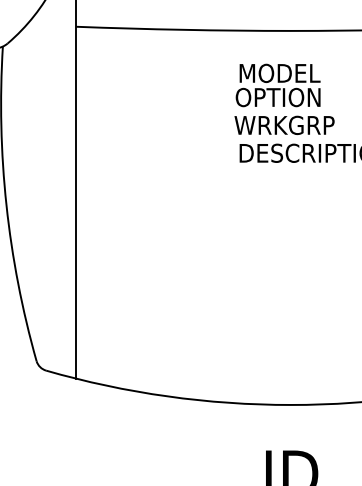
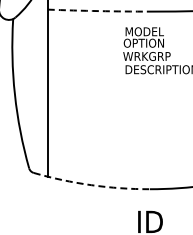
arc: (182, 30) -> (98, 11), solid -> dashed
arc: (167, 397) -> (91, 185), solid -> dashed

